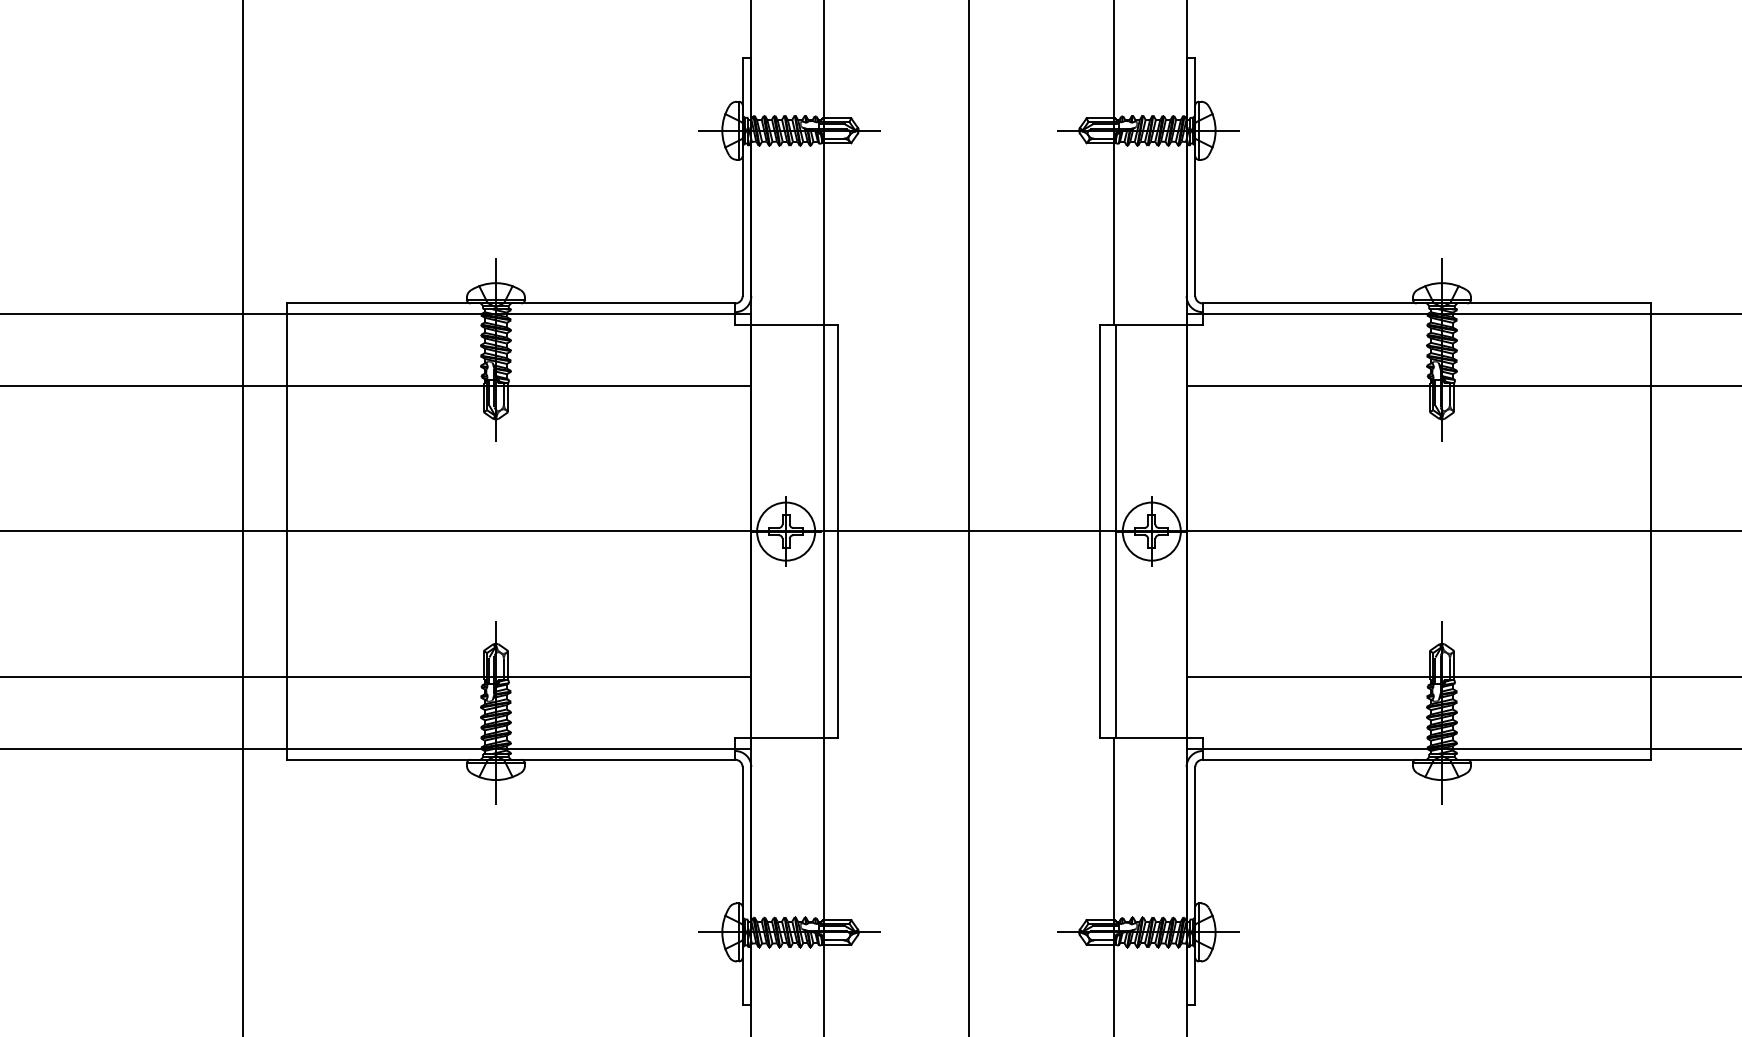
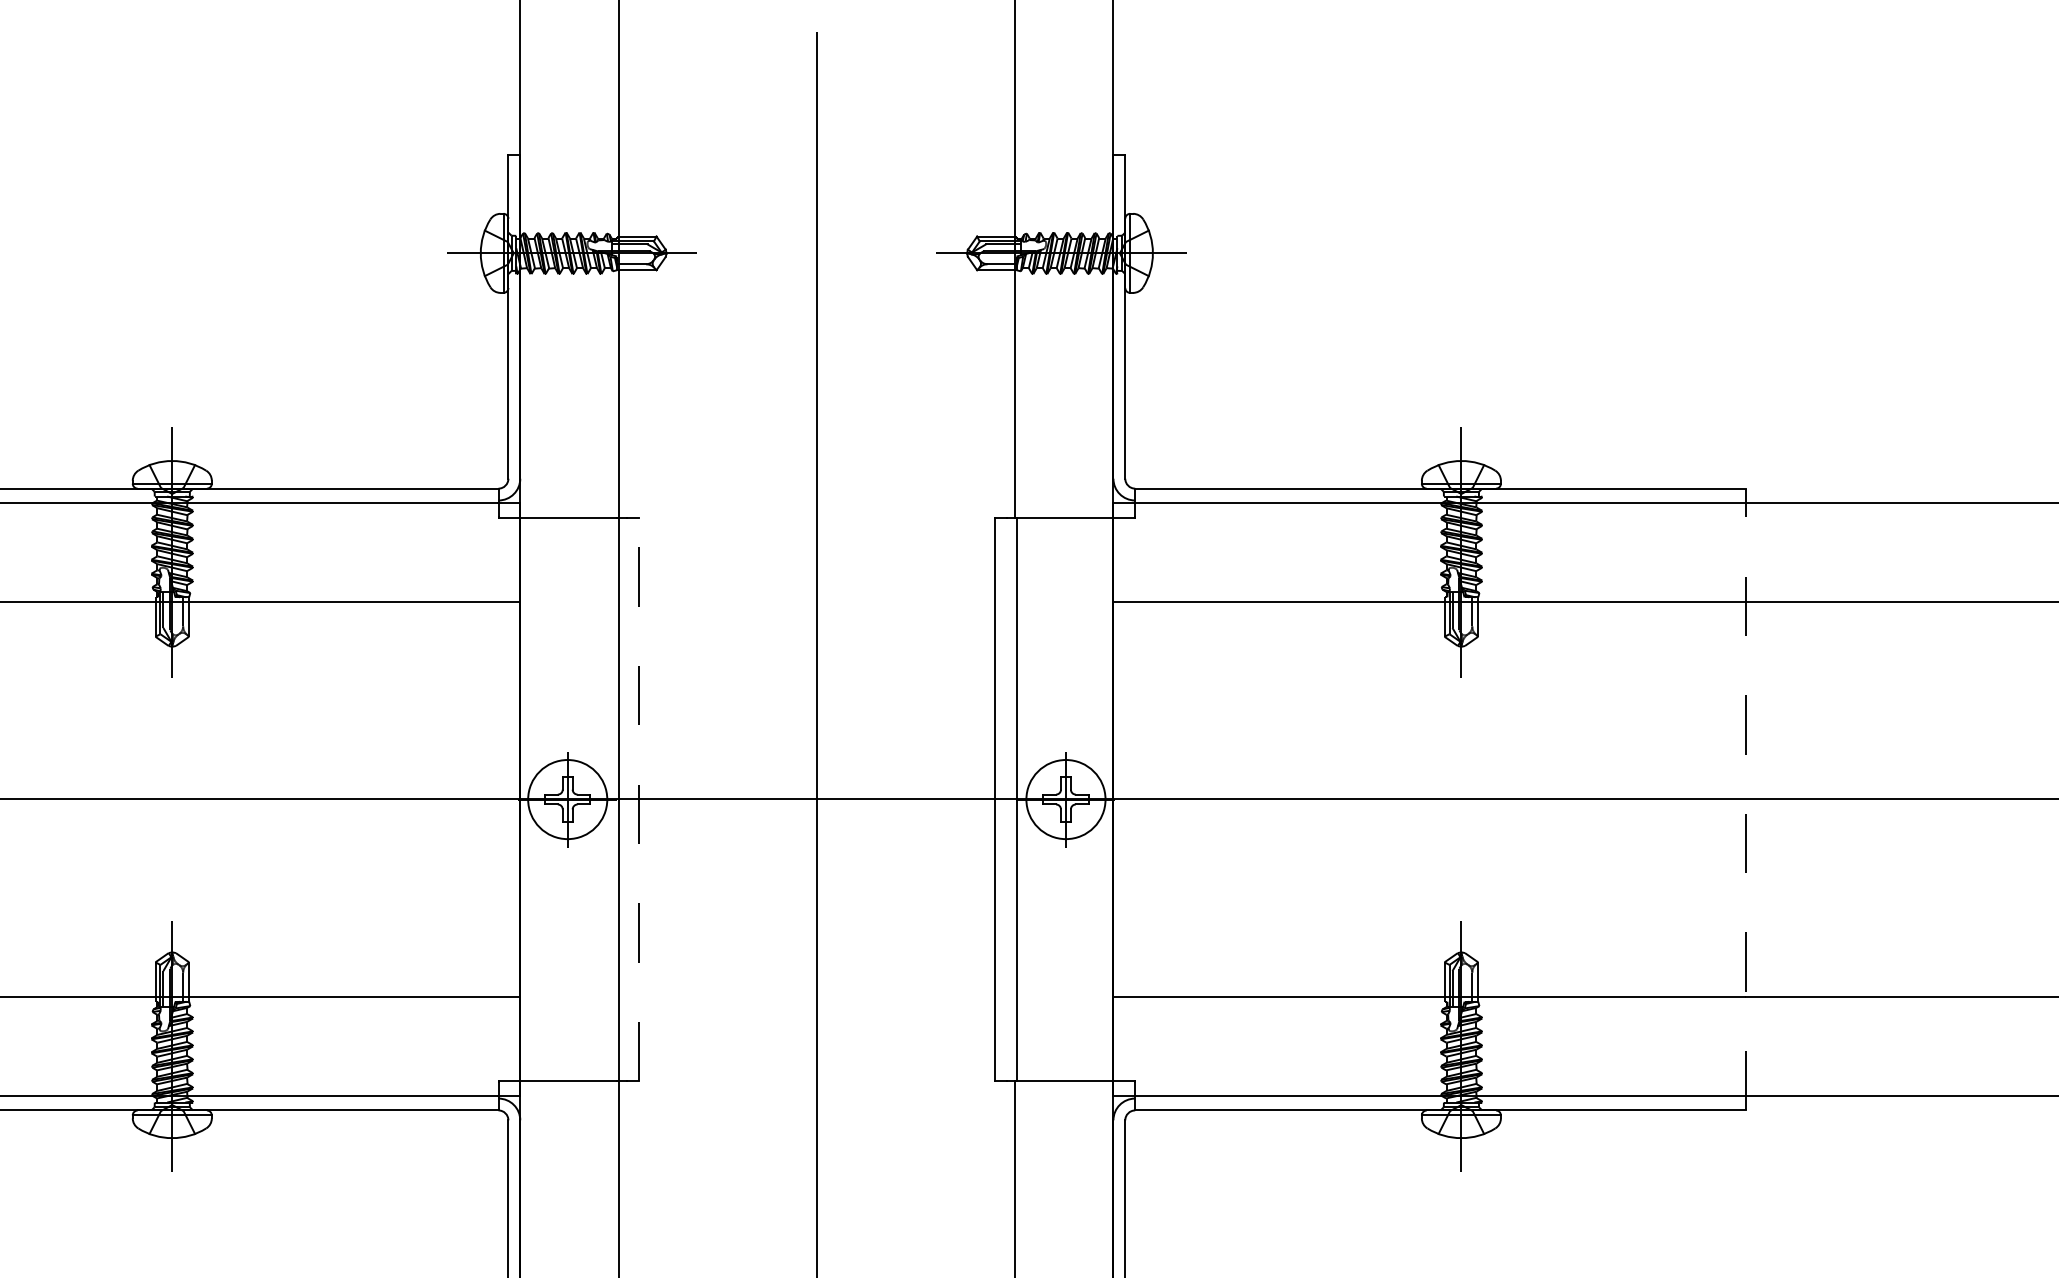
line: (838, 531) -> (639, 799), solid -> dashed
line: (1650, 531) -> (1745, 799), solid -> dashed

